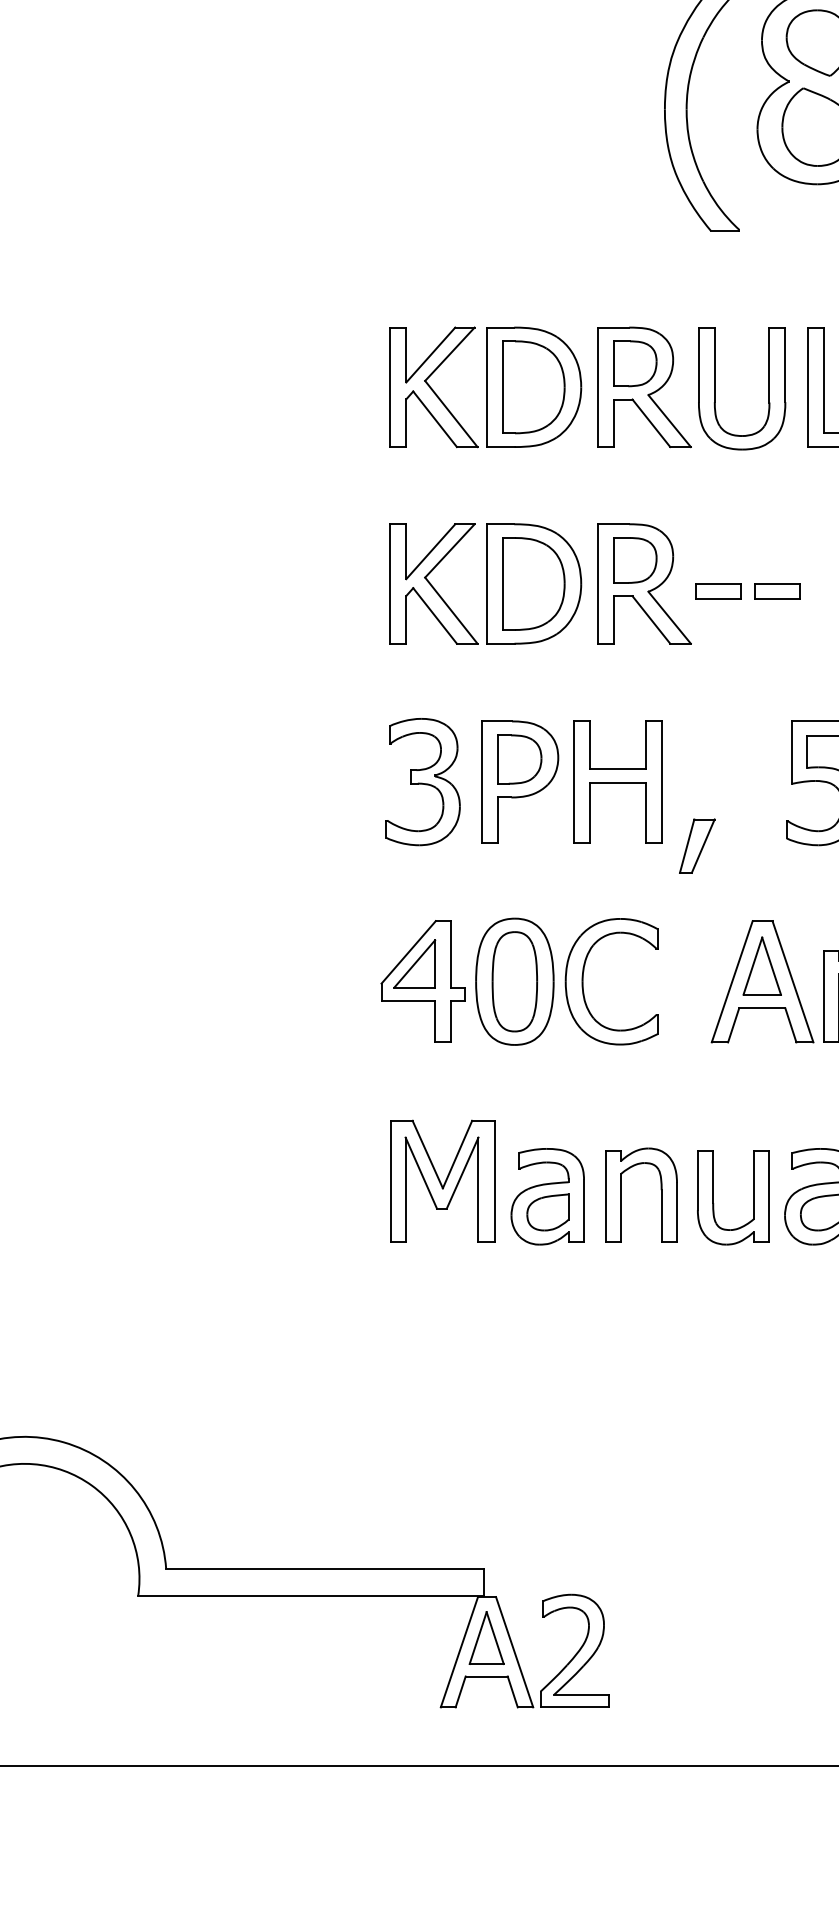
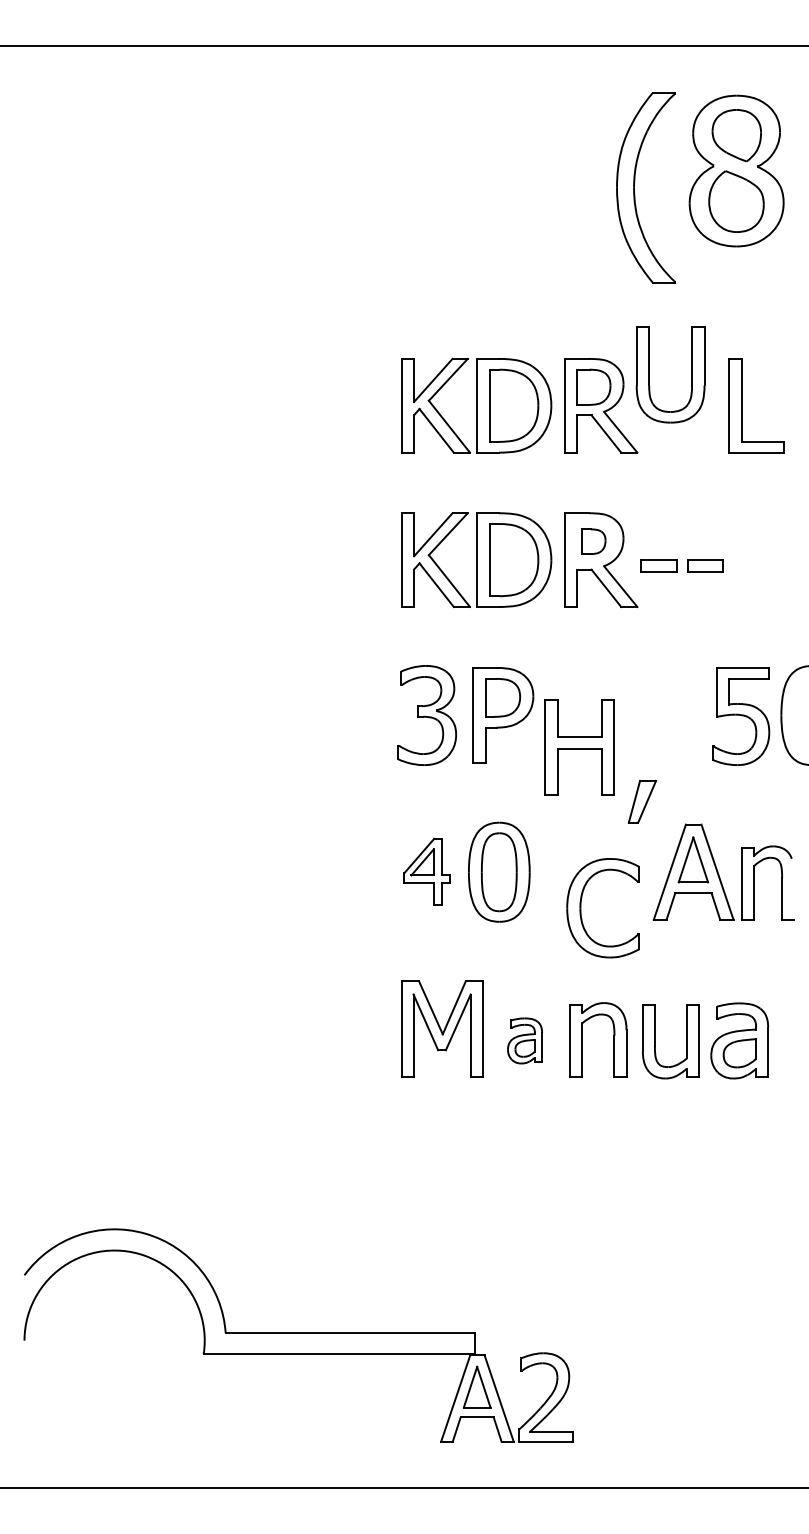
part: (715, 388) -> (649, 374), moved
part: (634, 560) -> (593, 541), size x0.7
part: (617, 782) -> (579, 747), moved
part: (697, 845) -> (642, 801), moved
part: (422, 980) -> (426, 871), size x0.7
part: (583, 982) -> (581, 908), moved
part: (547, 1196) -> (524, 1040), size x0.6

